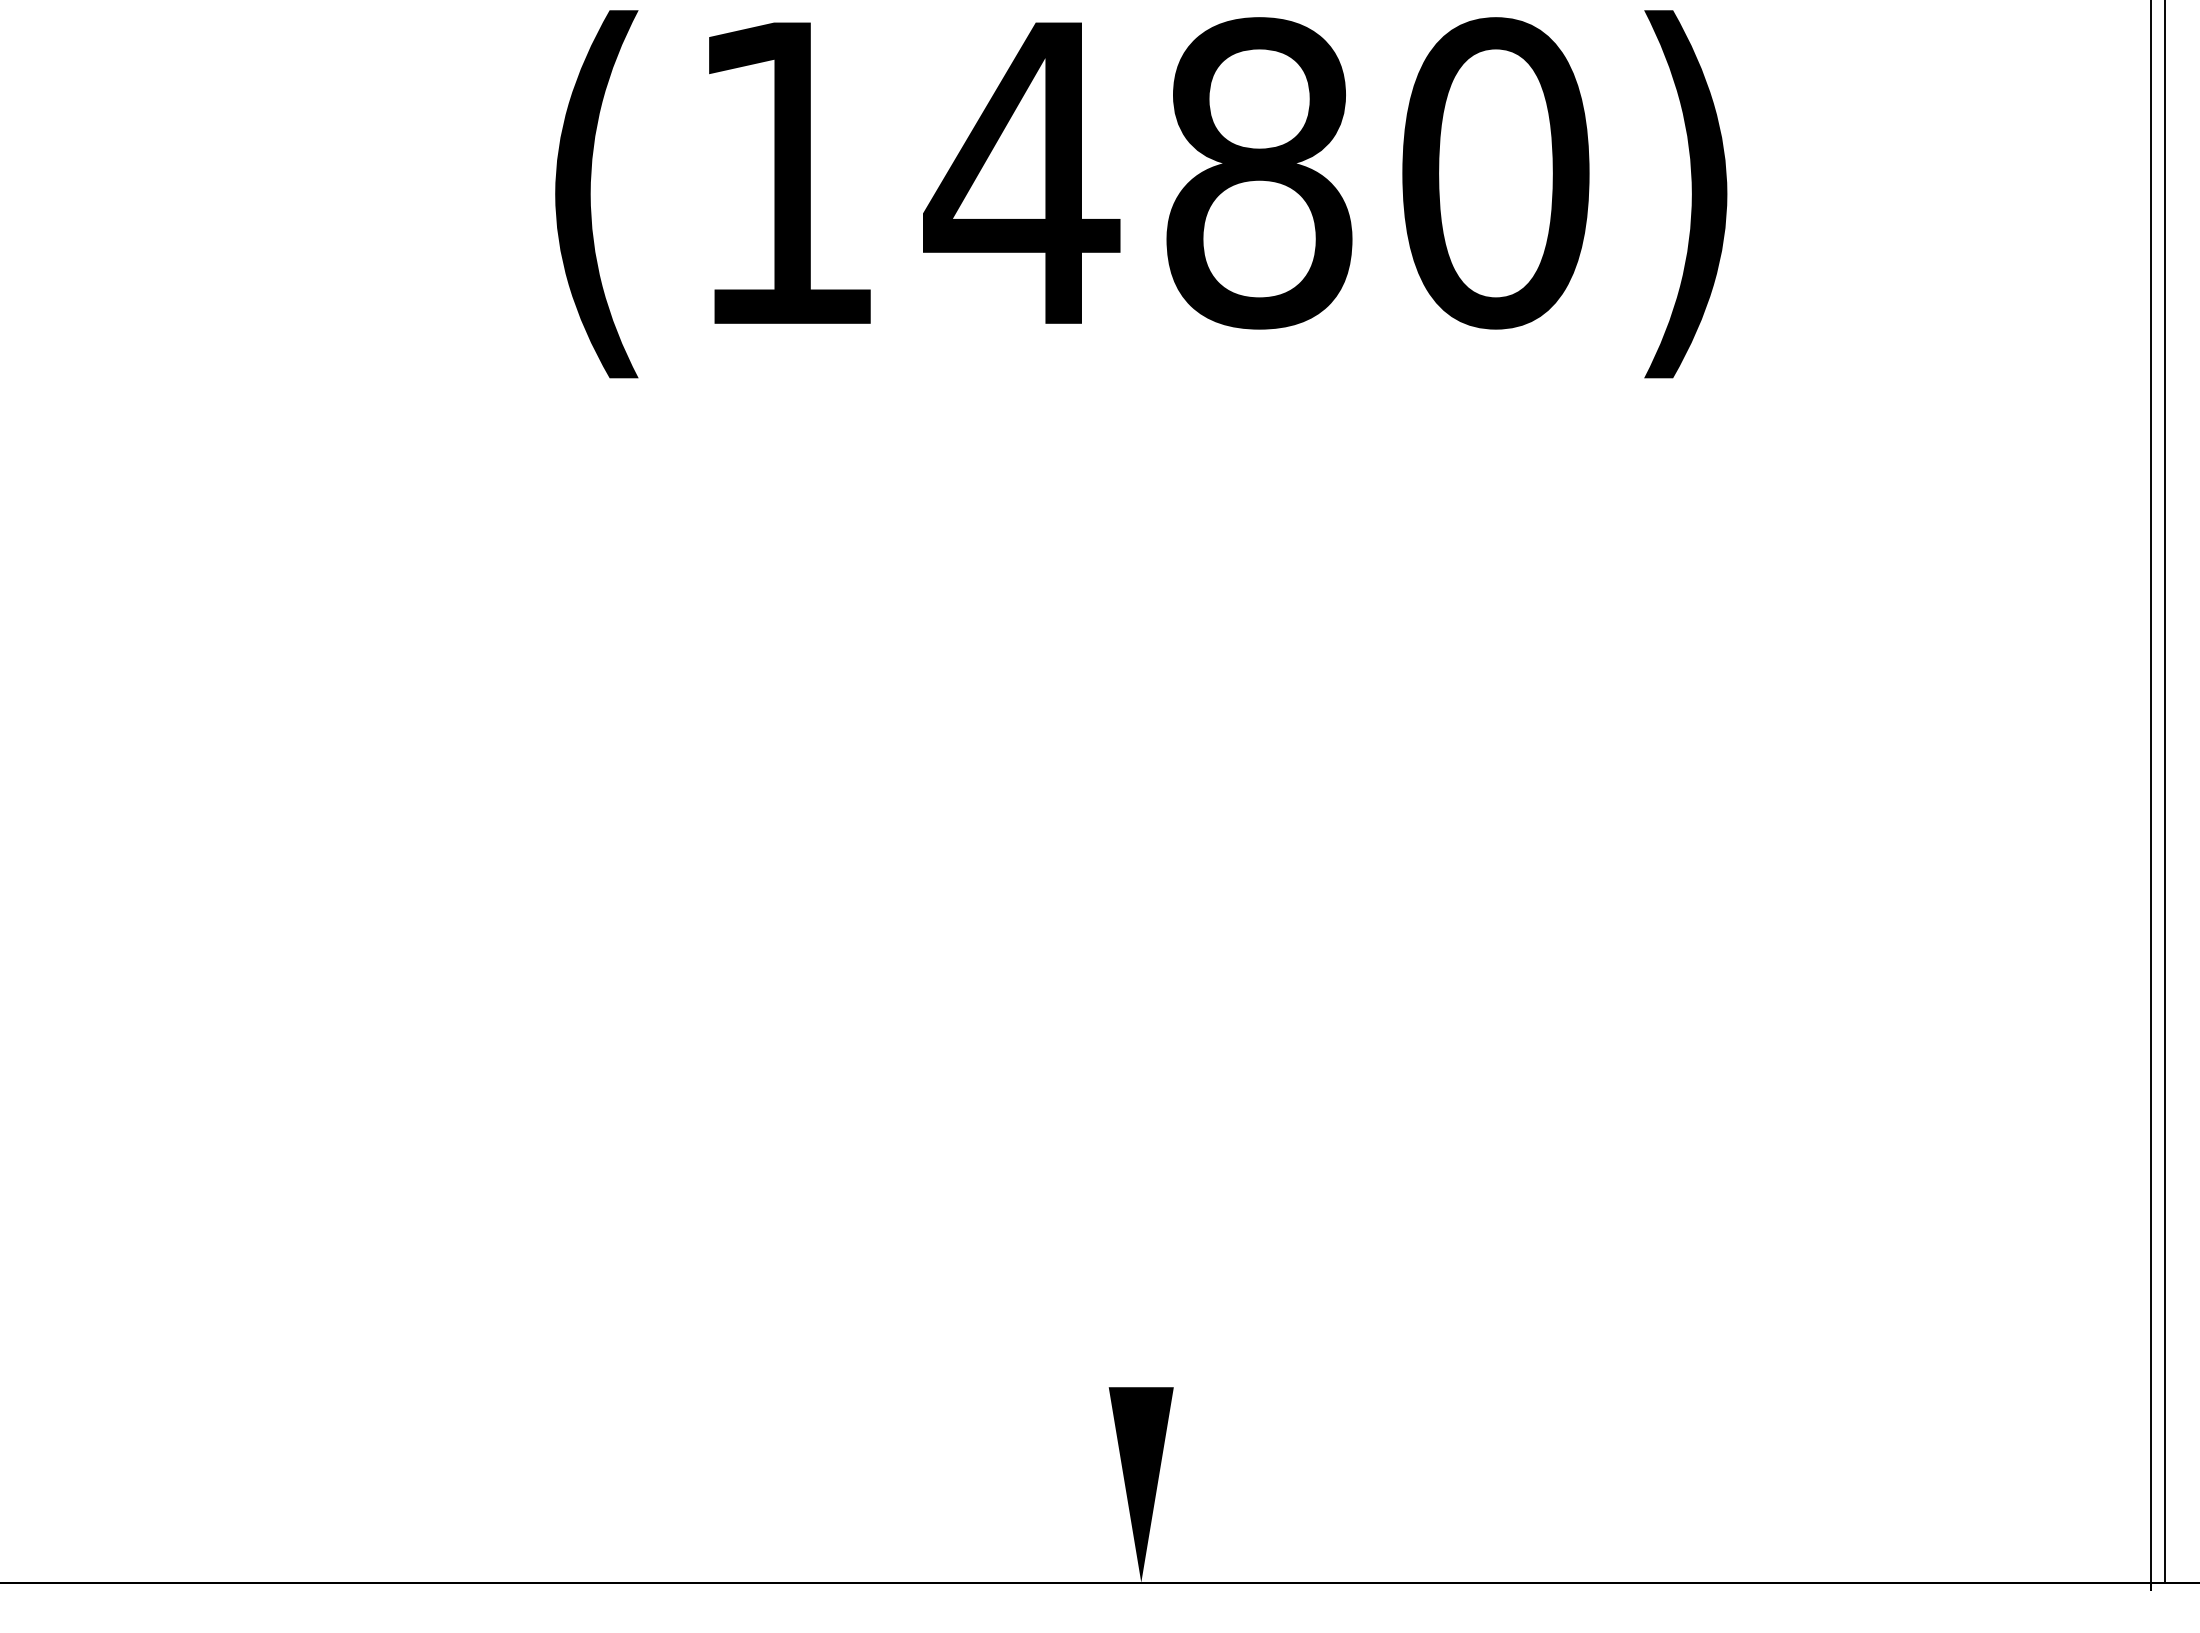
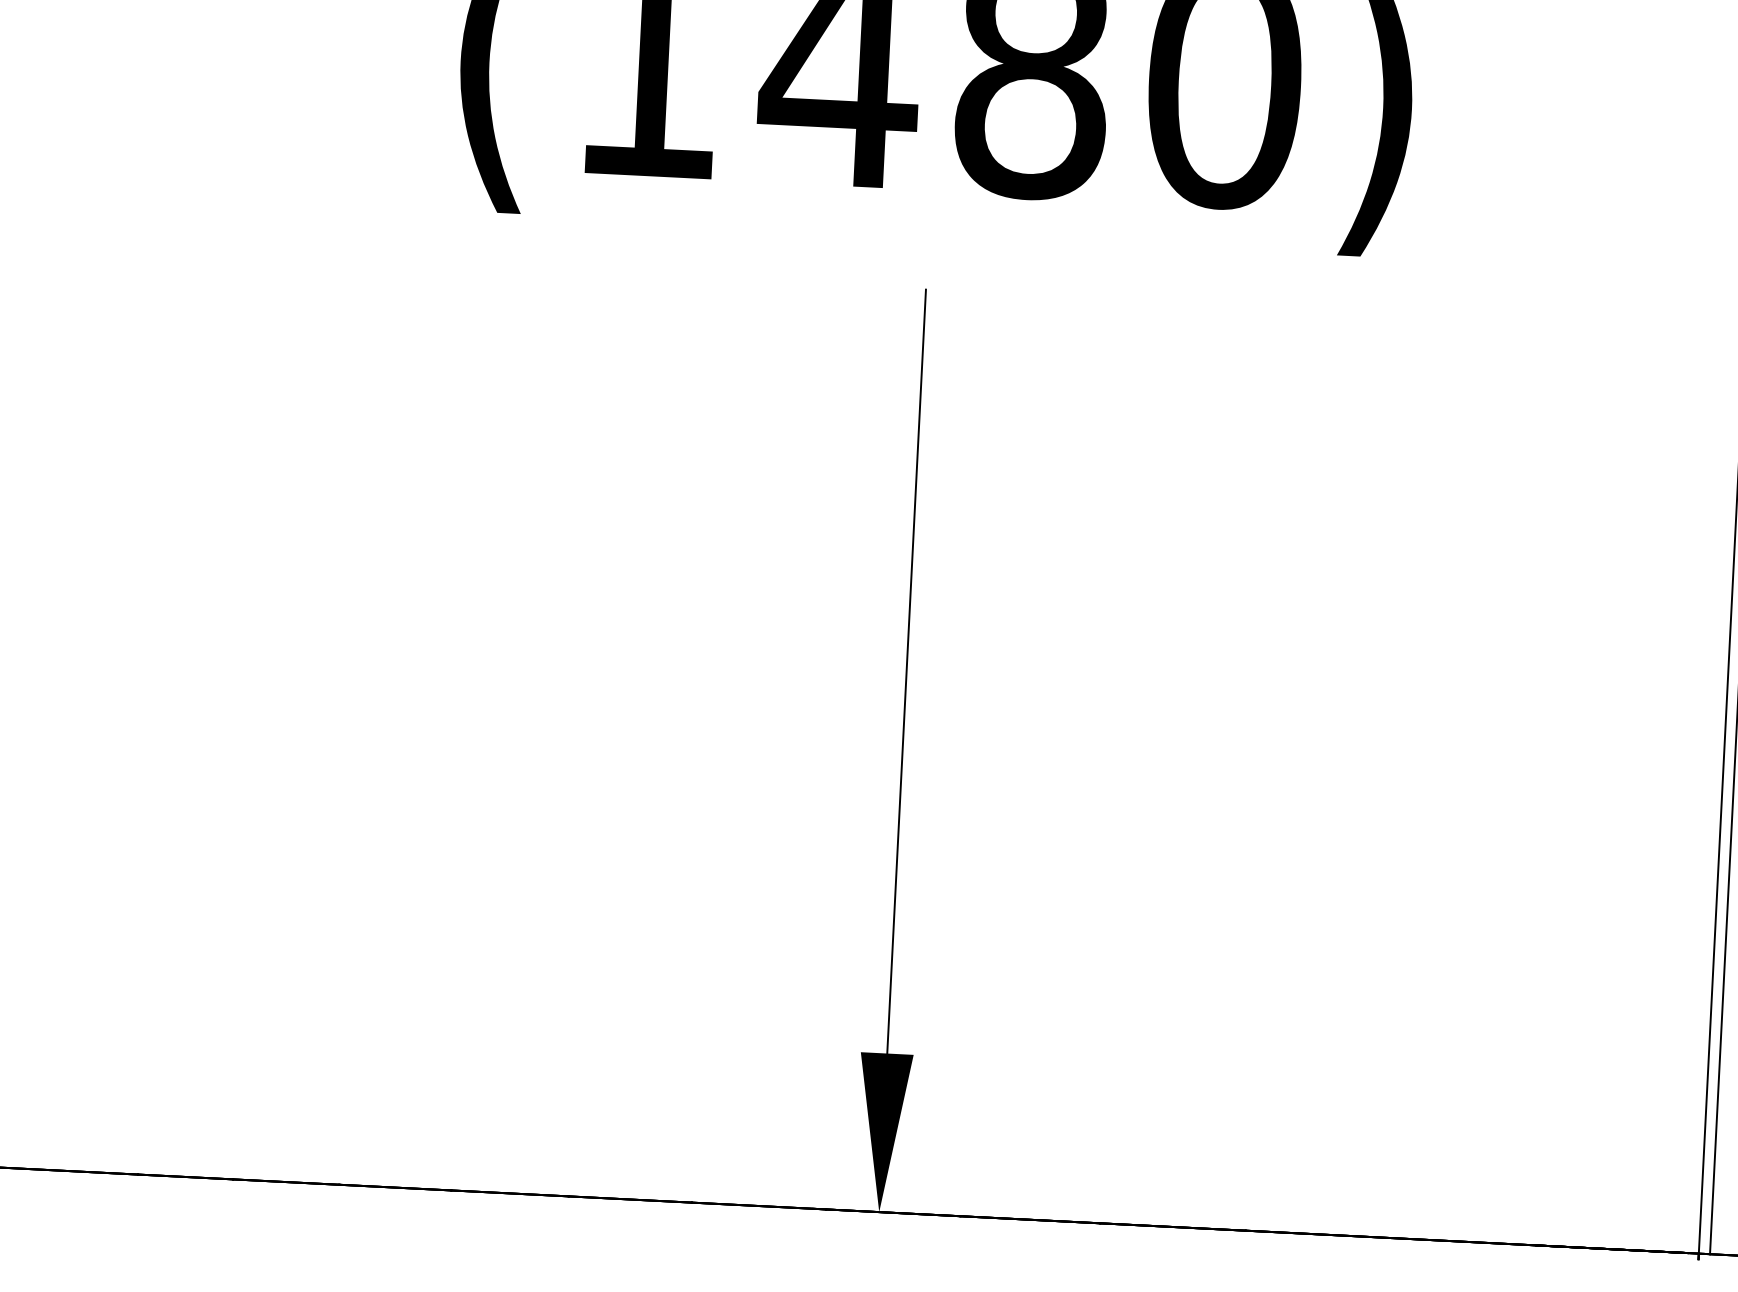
line: (1141, 916) -> (906, 671), added

